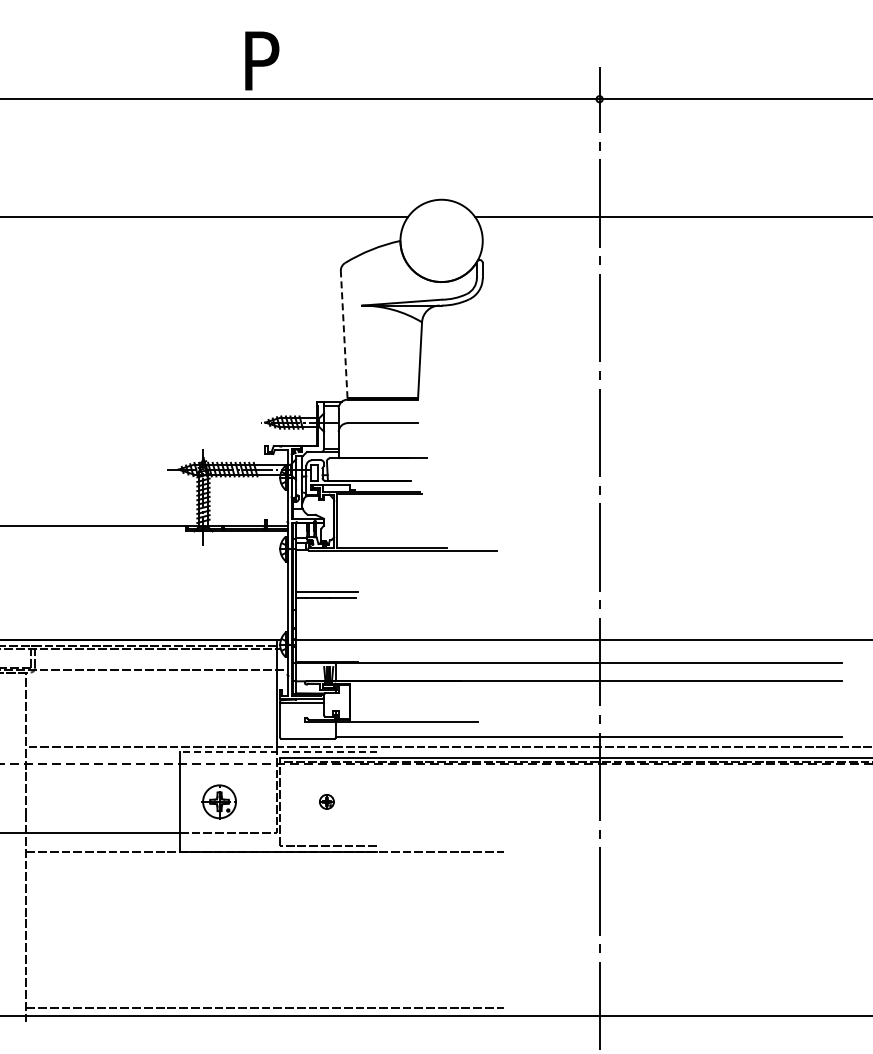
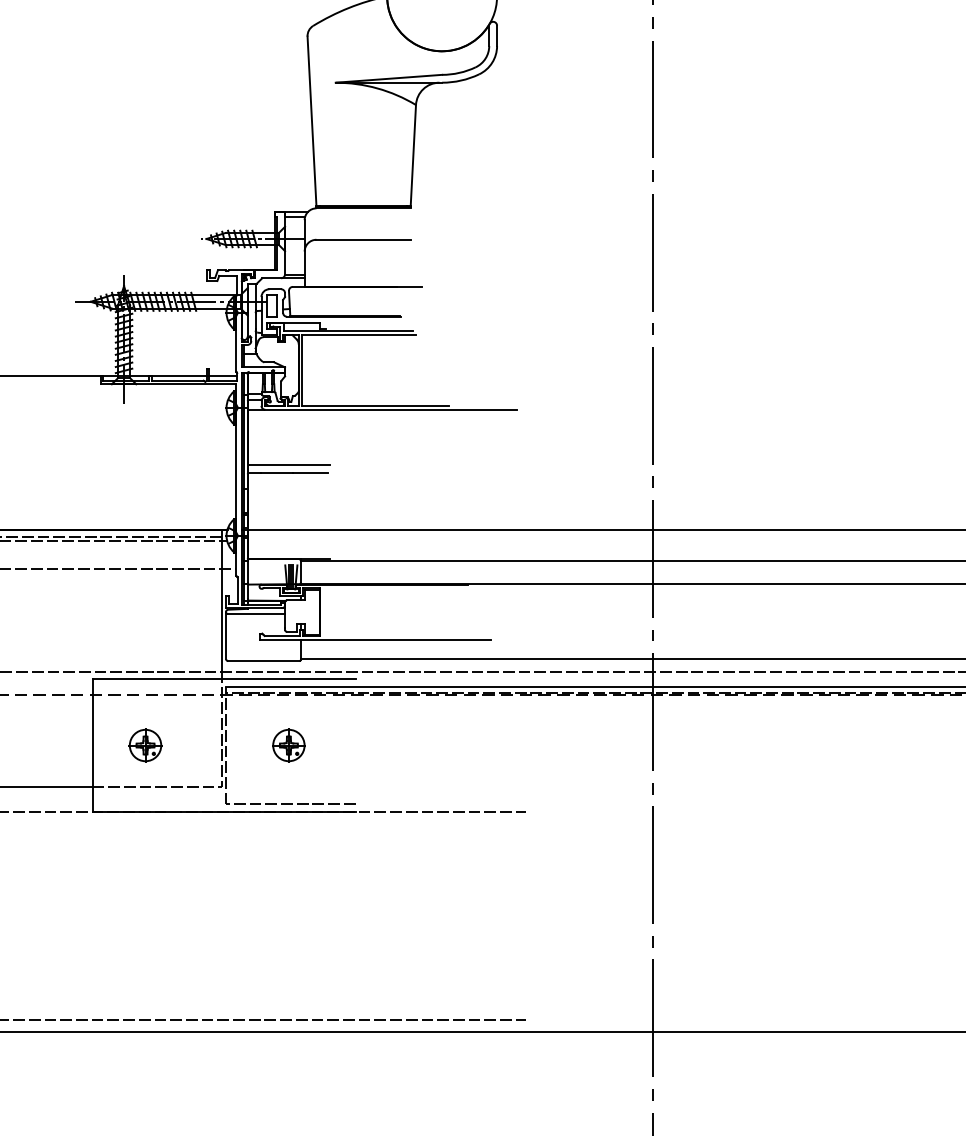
line: (344, 334) -> (312, 121), dashed -> solid
line: (277, 751) -> (222, 678), dashed -> solid
part: (219, 801) -> (145, 745), size x0.71
part: (326, 801) -> (288, 745), size x1.67

